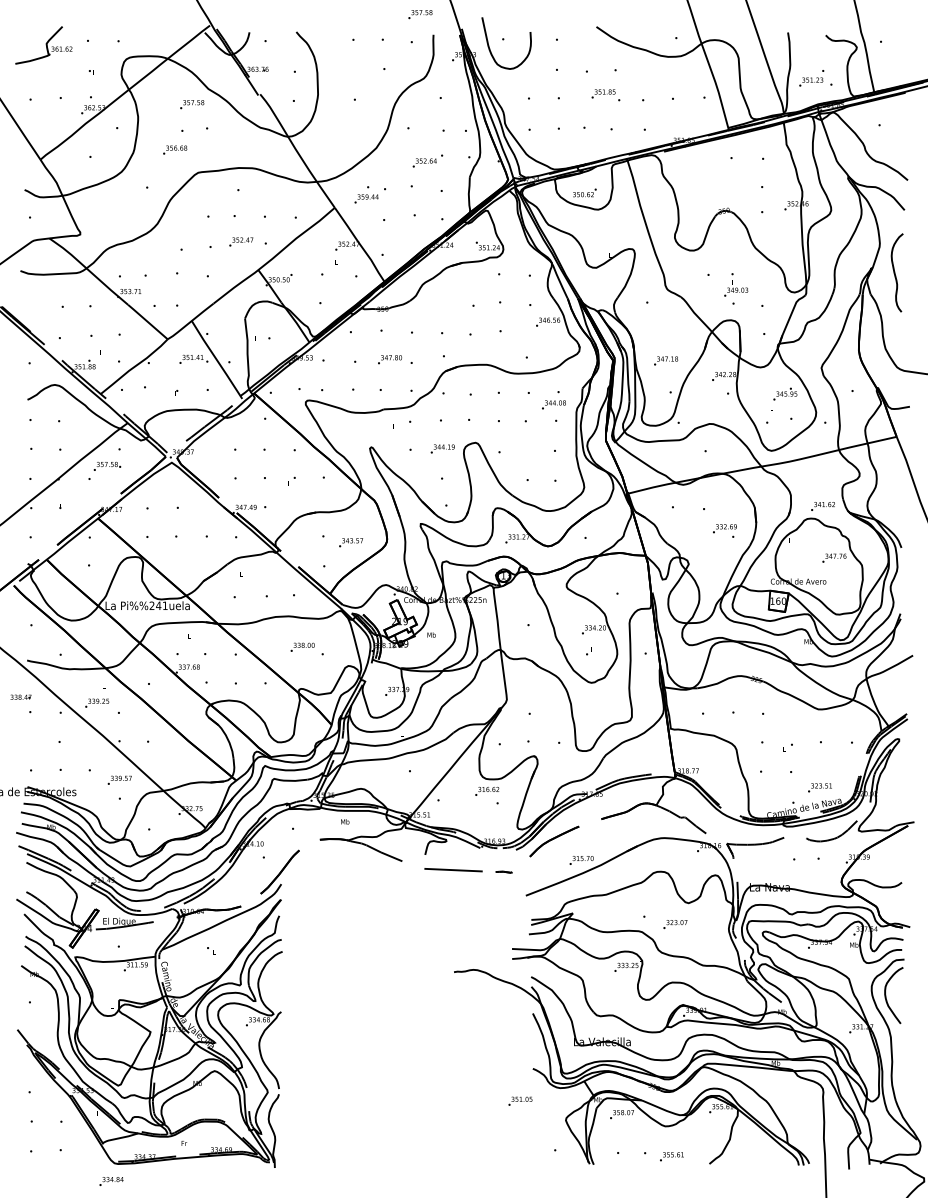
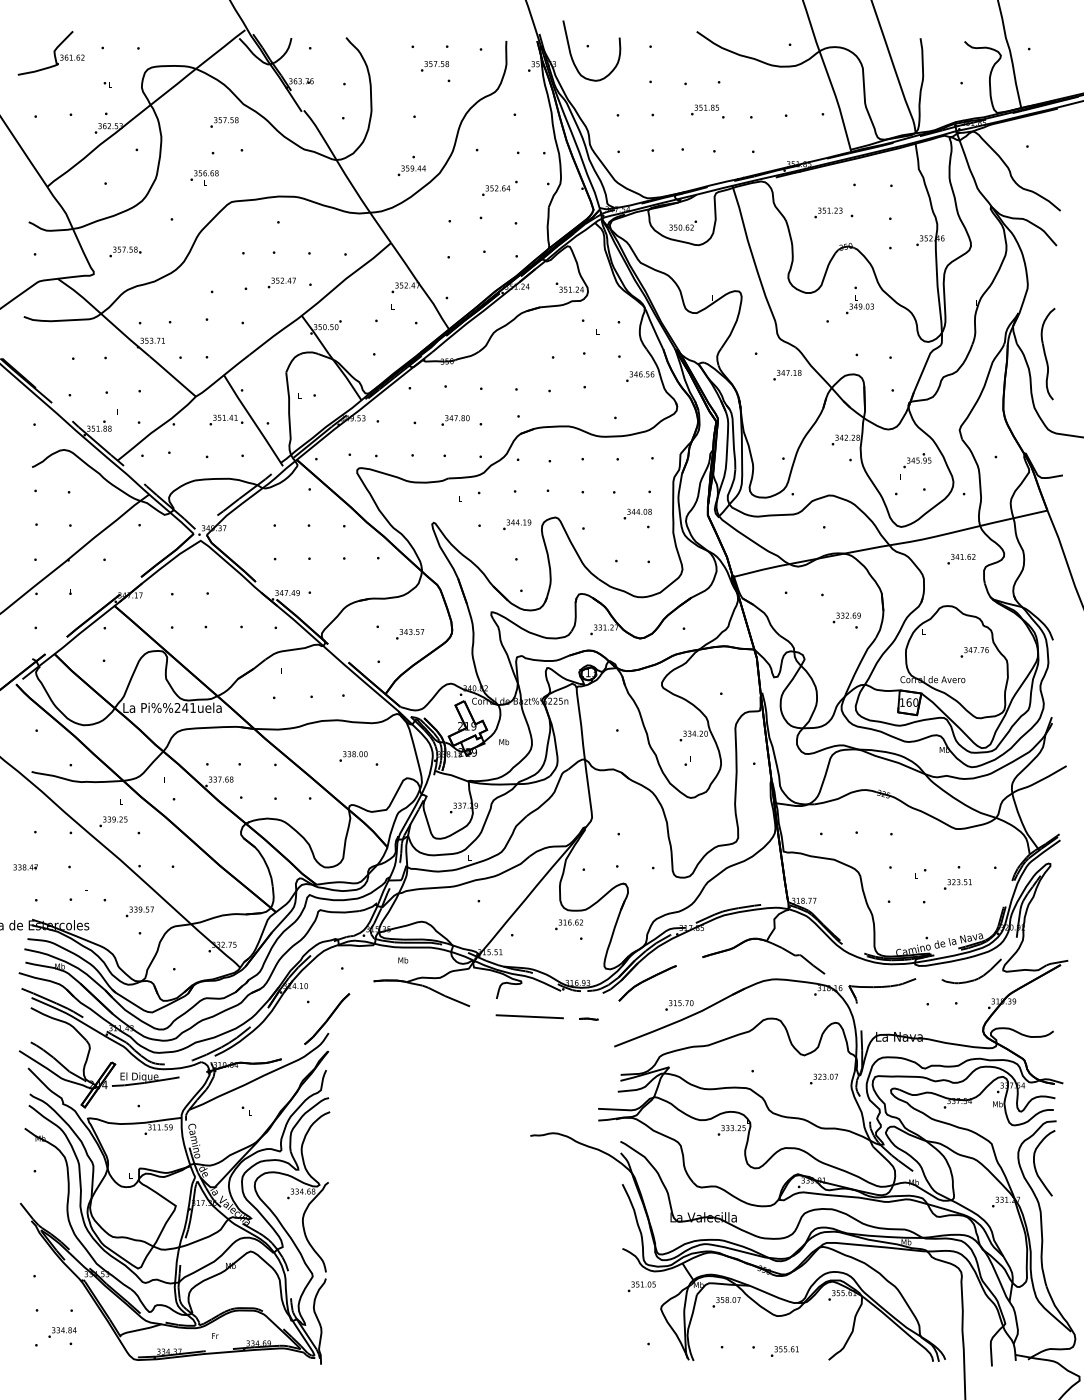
text: (420, 14) -> (435, 66), moved
text: (815, 81) -> (833, 212), moved
text: (366, 194) -> (411, 165), moved
part: (896, 272) -> (1047, 353), moved
text: (736, 284) -> (860, 299), moved
text: (666, 360) -> (787, 374), moved
text: (553, 404) -> (637, 513), moved
text: (107, 466) -> (125, 251), moved
text: (822, 506) -> (960, 559), moved
text: (20, 696) -> (25, 866), moved
text: (819, 787) -> (957, 883), moved
text: (675, 924) -> (824, 1079), moved
text: (520, 1100) -> (641, 1285), moved
text: (111, 1181) -> (62, 1332), moved

